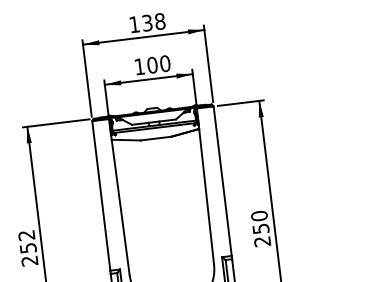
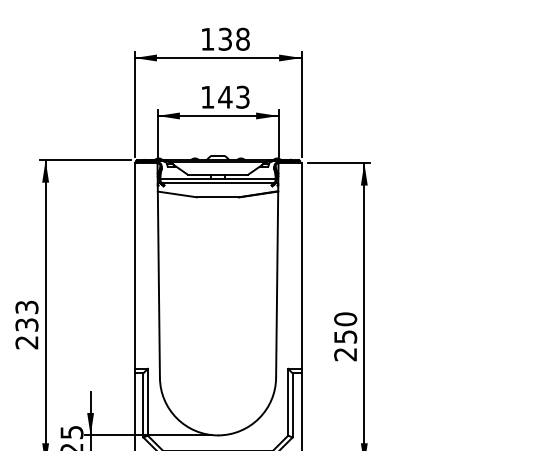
text: (158, 63) -> (233, 96), 100 -> 143
text: (27, 241) -> (26, 315), 252 -> 233

